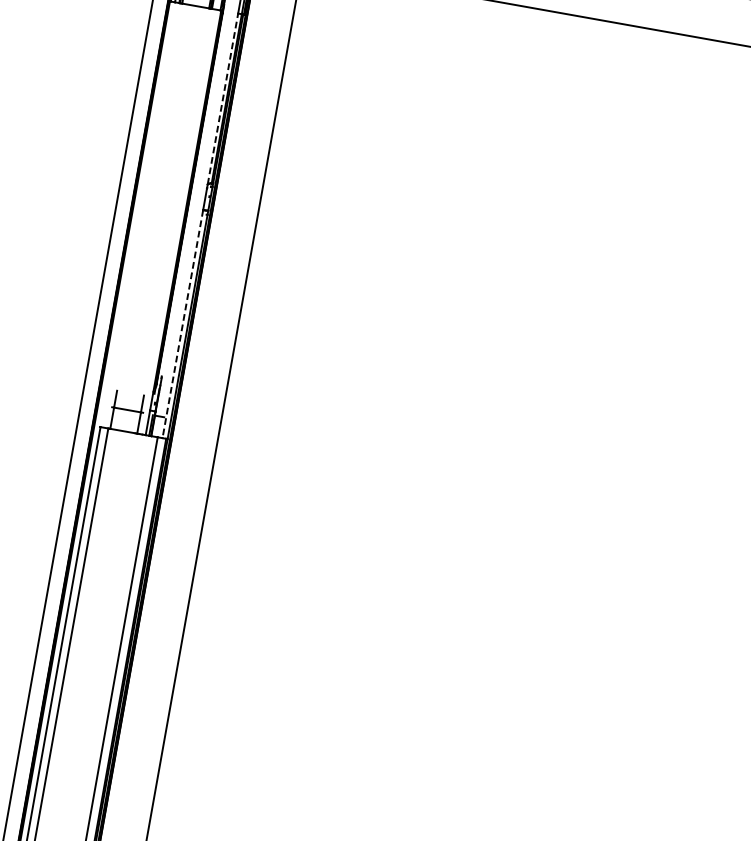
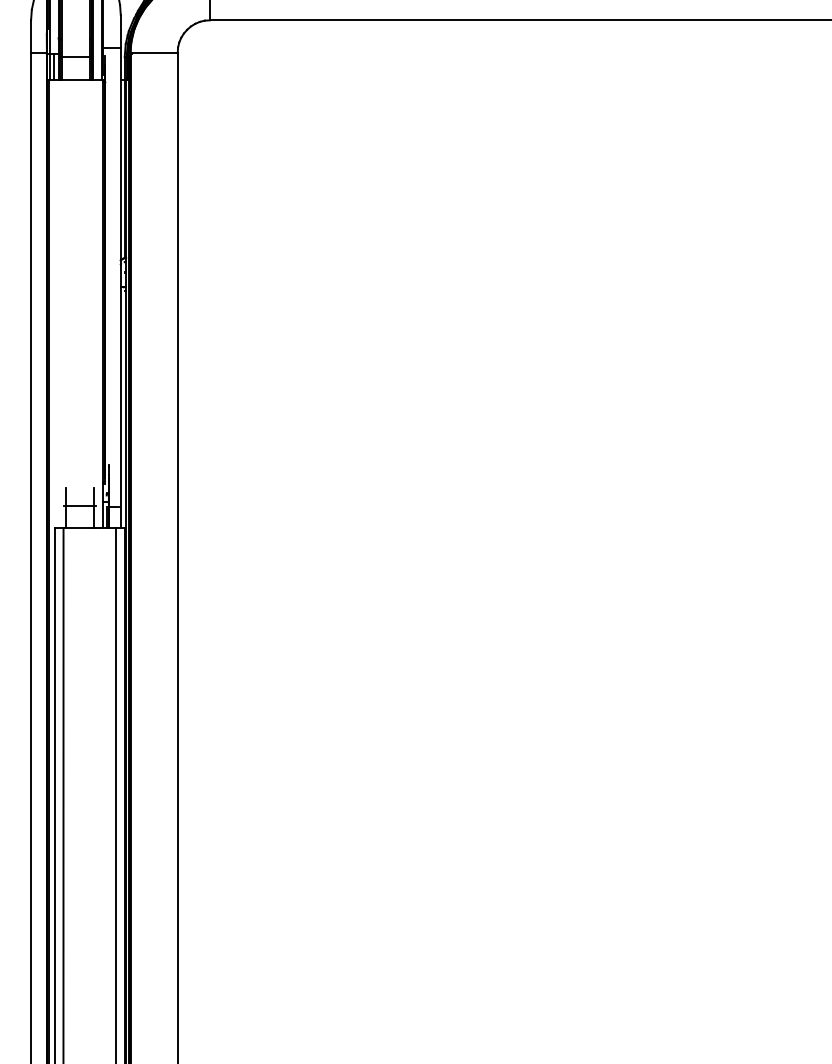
line: (222, 98) -> (120, 169), dashed -> solid
line: (182, 323) -> (120, 407), dashed -> solid

